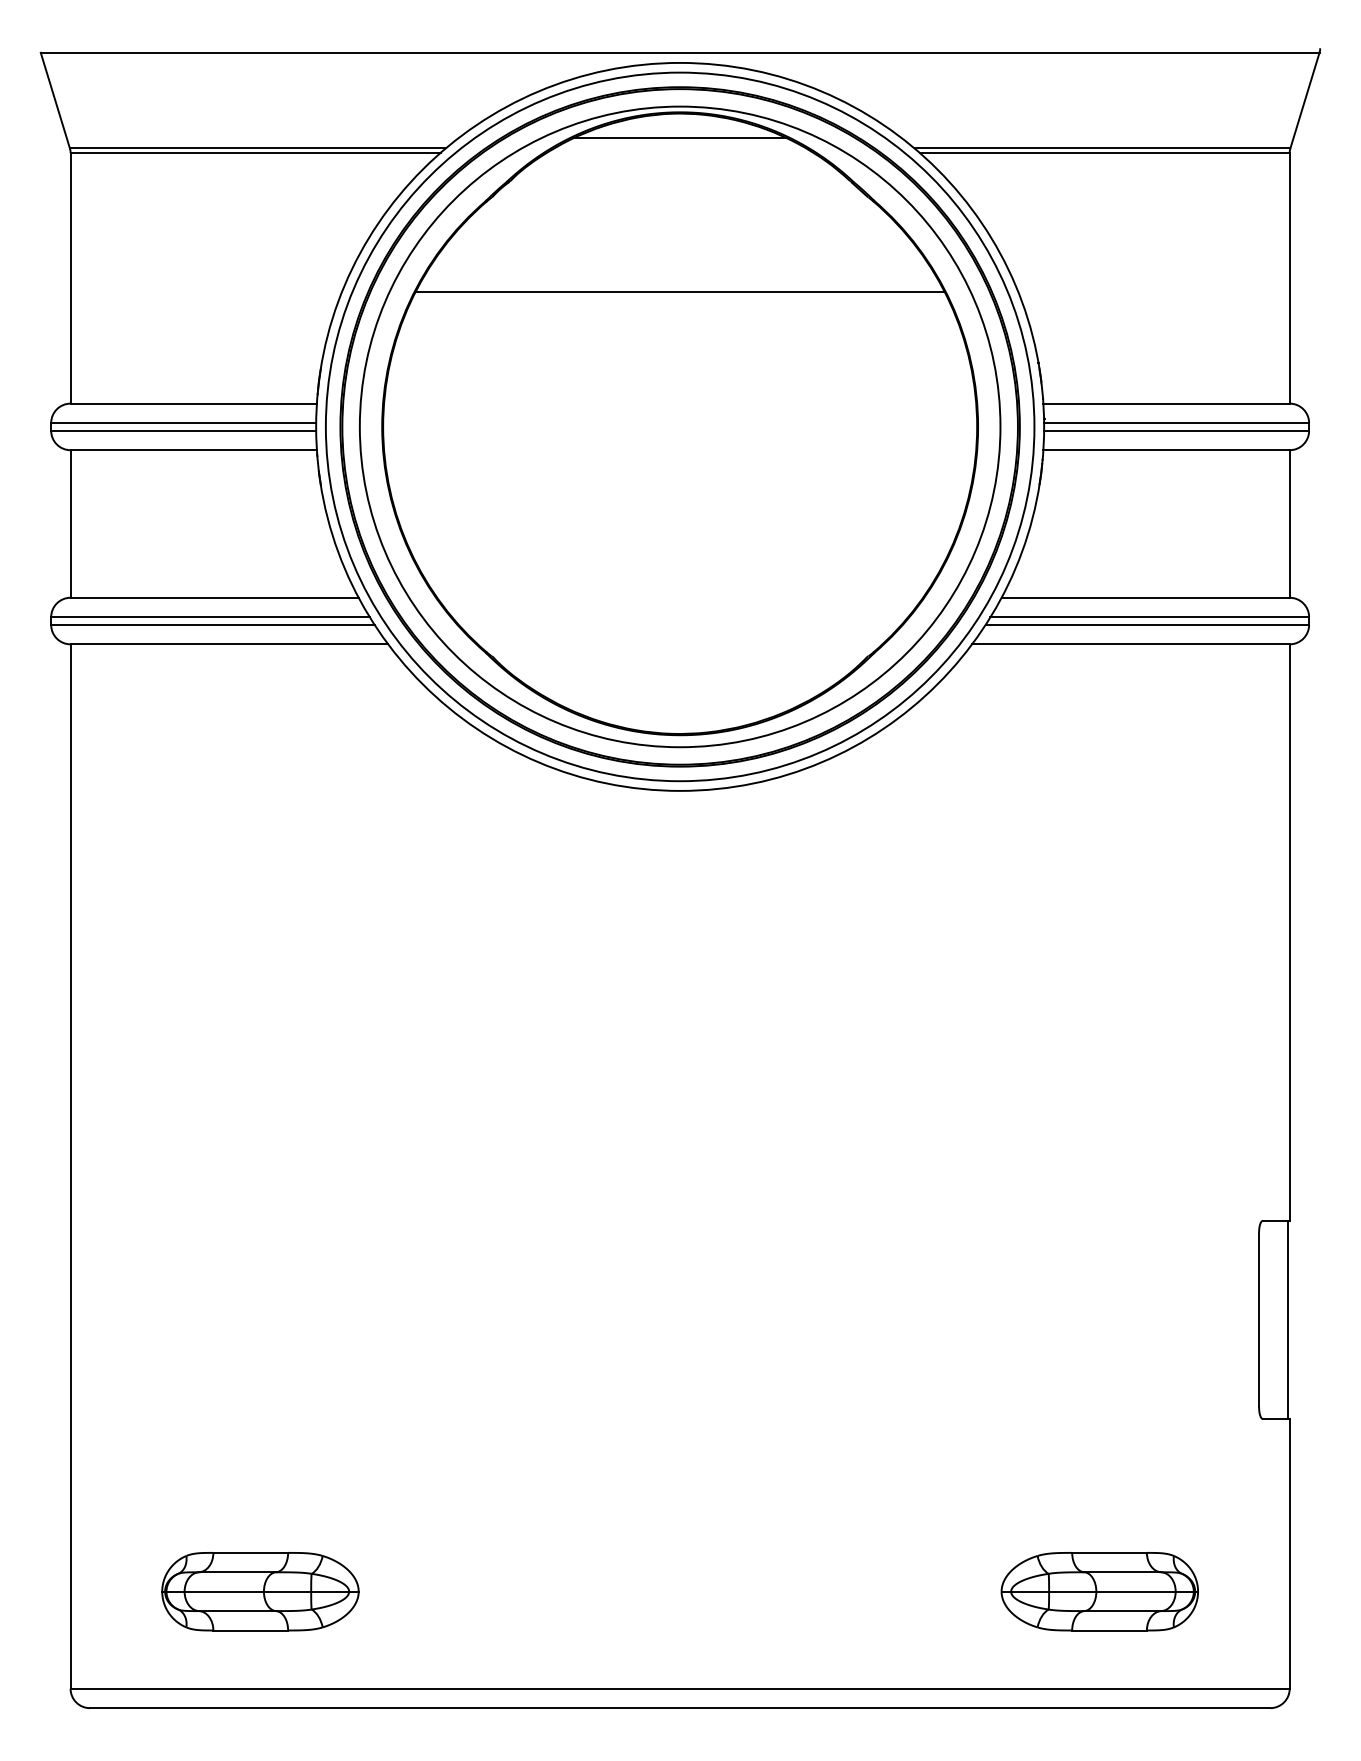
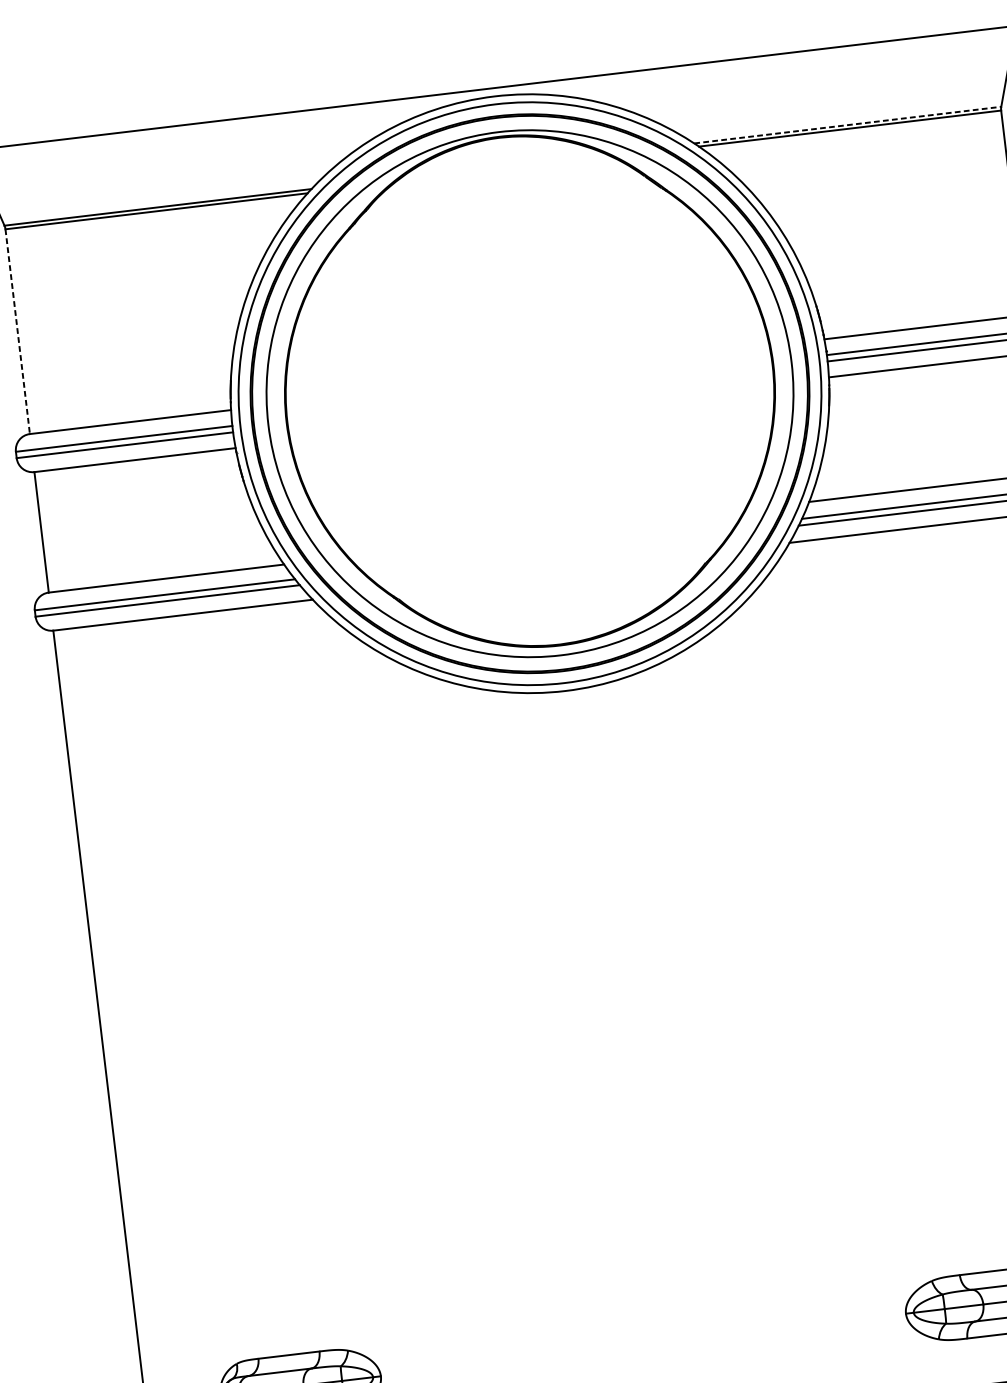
line: (679, 138) -> (501, 158), removed
line: (1102, 148) -> (847, 125), solid -> dashed
line: (70, 278) -> (17, 331), solid -> dashed
line: (679, 291) -> (516, 283), removed

